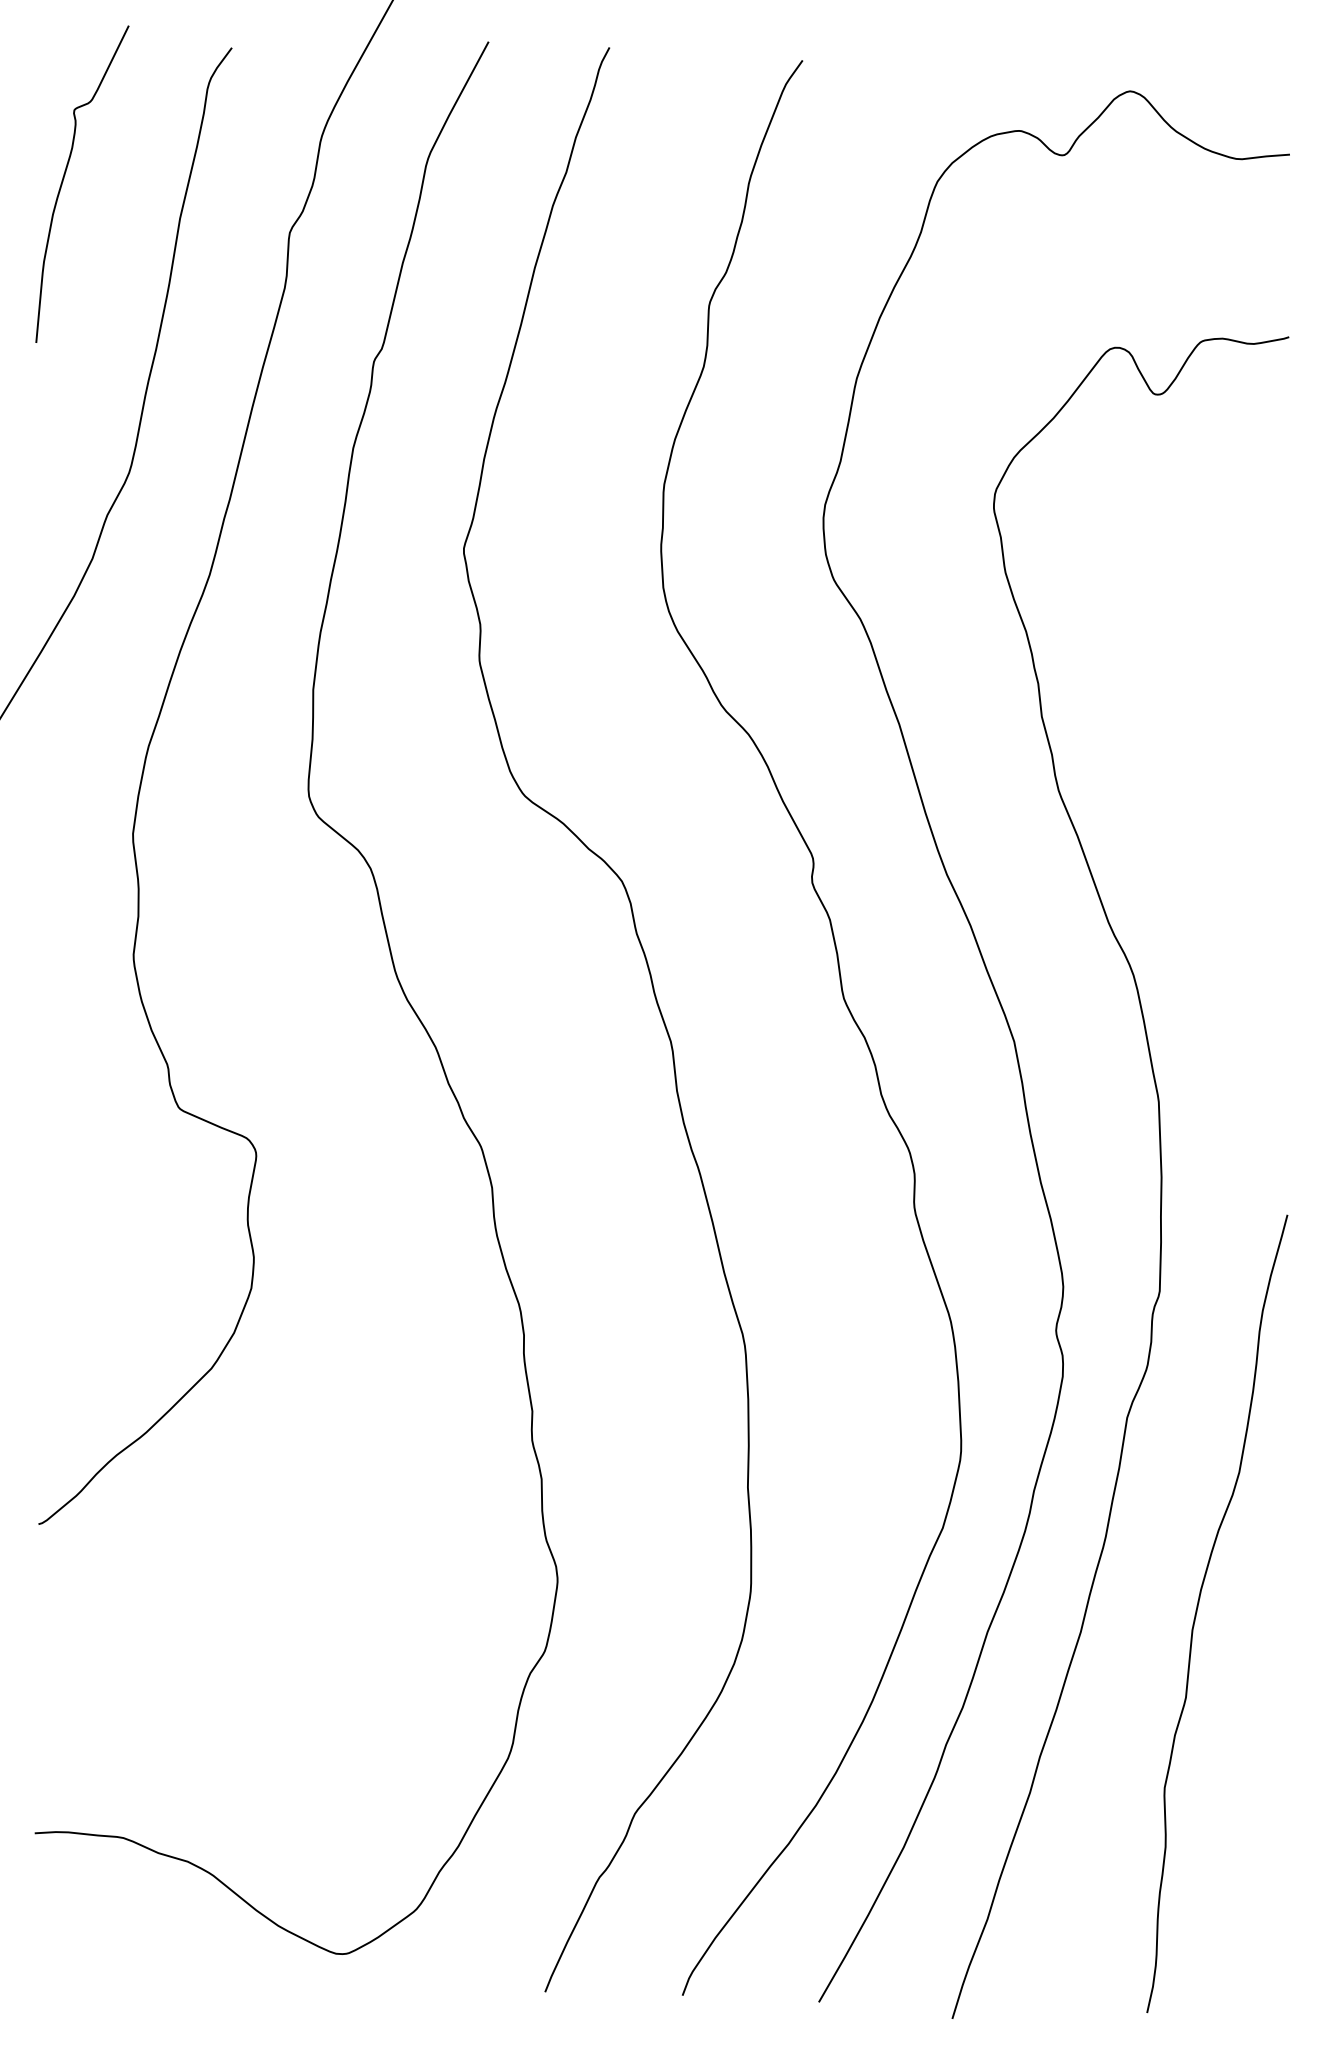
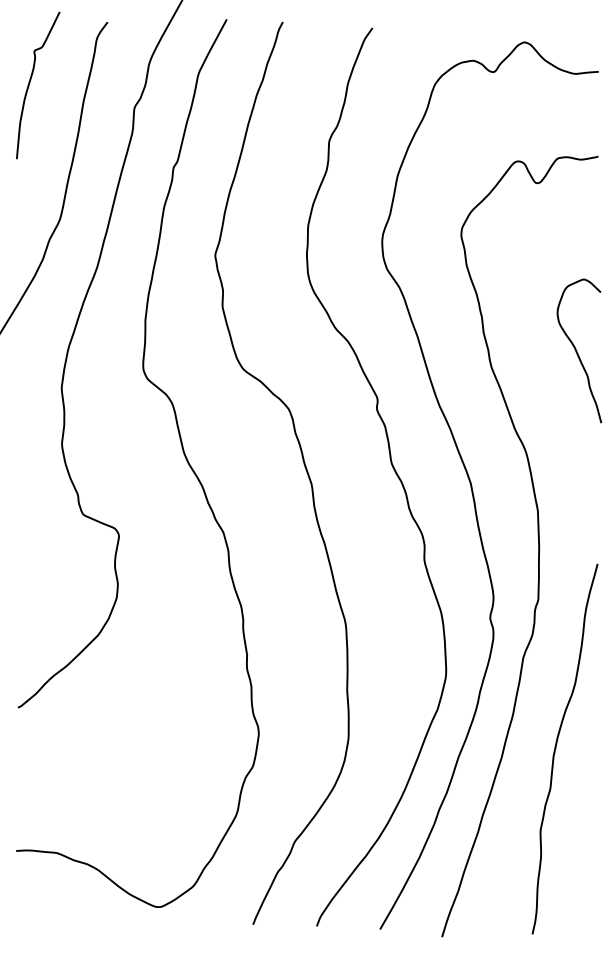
curve: (1244, 757) -> (577, 351), added

